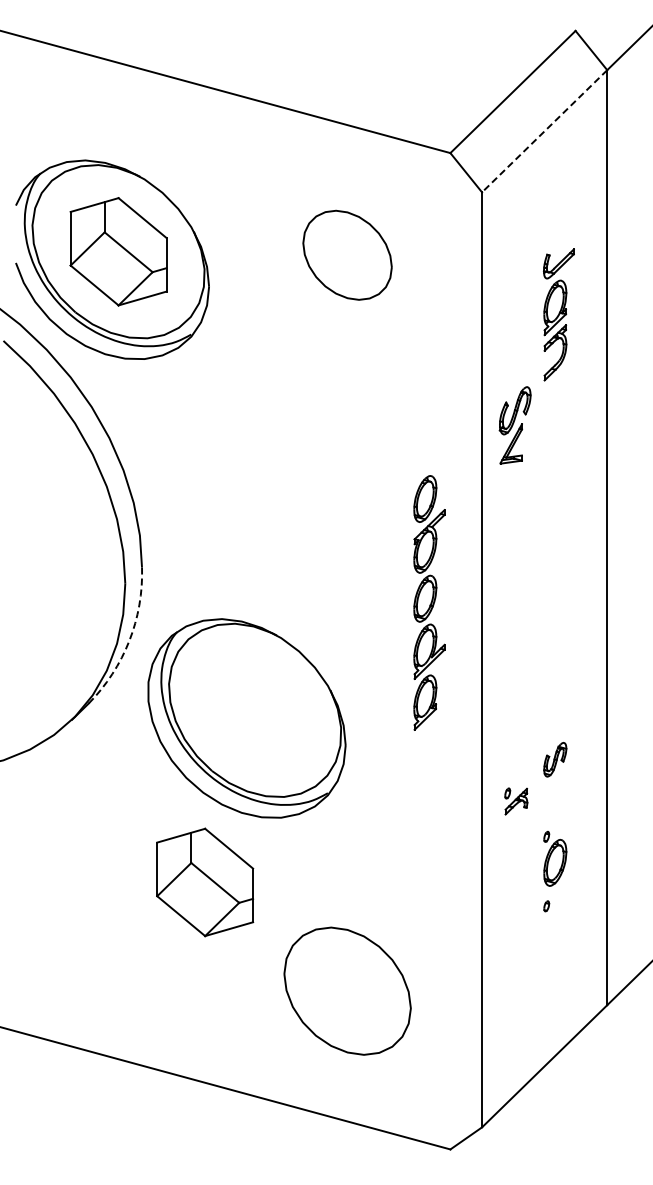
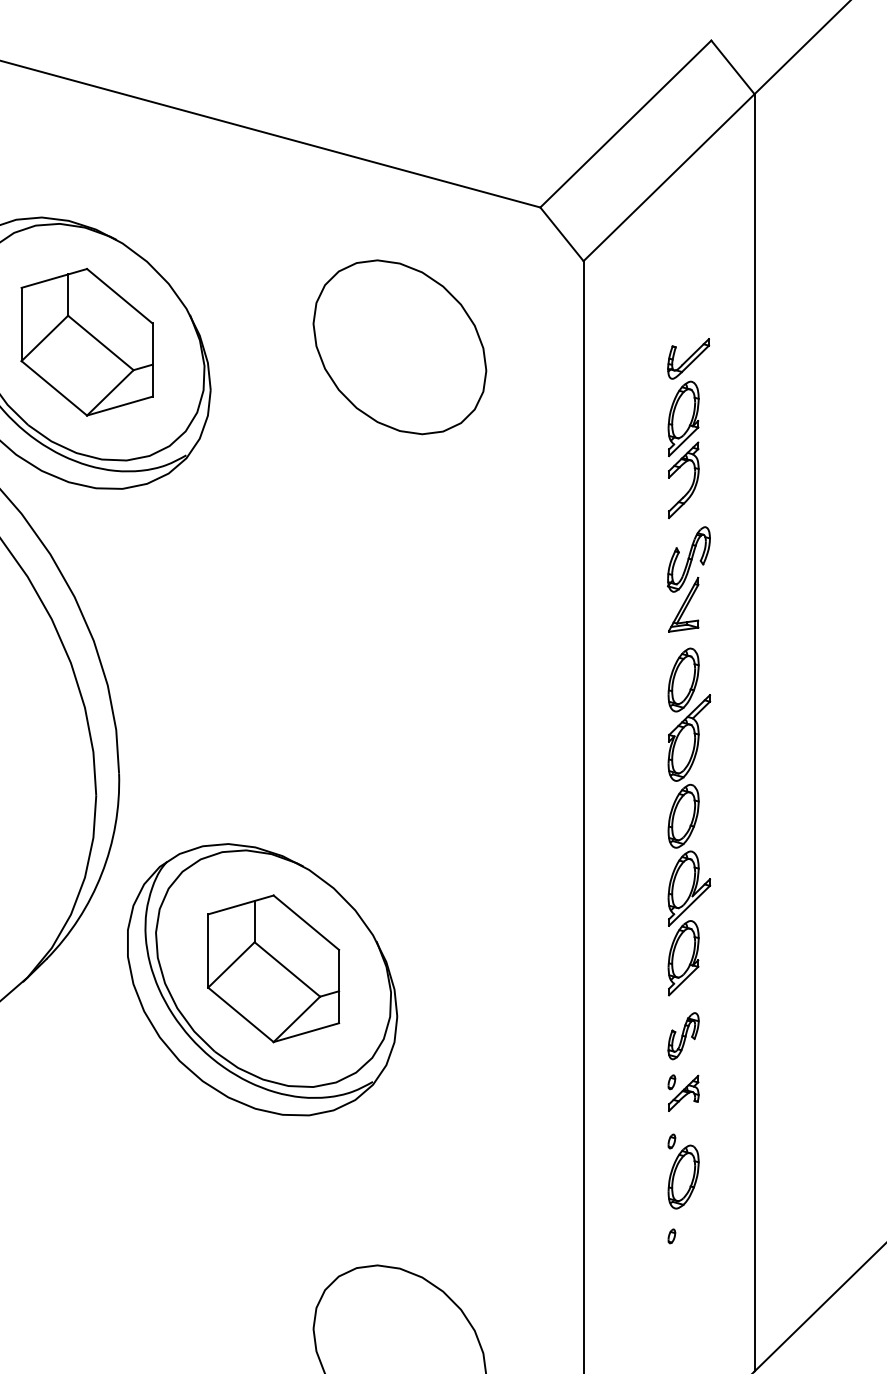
line: (544, 131) -> (668, 177), dashed -> solid
part: (347, 254) -> (399, 346), size x1.43
part: (514, 425) -> (687, 579), moved
part: (429, 602) -> (689, 821), moved
arc: (129, 640) -> (101, 873), dashed -> solid
part: (516, 801) -> (683, 1093), moved
part: (205, 882) -> (274, 968), moved

